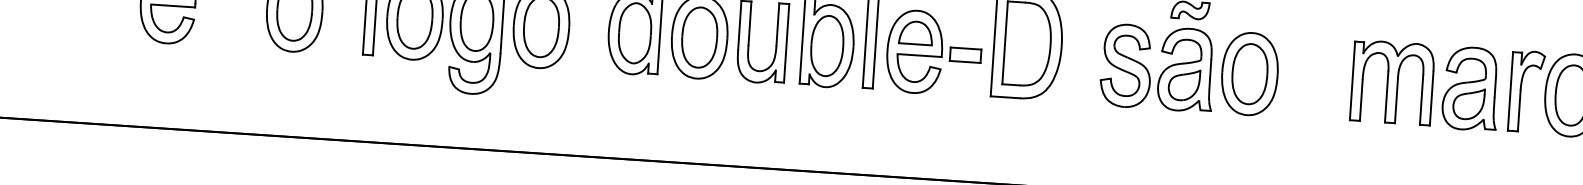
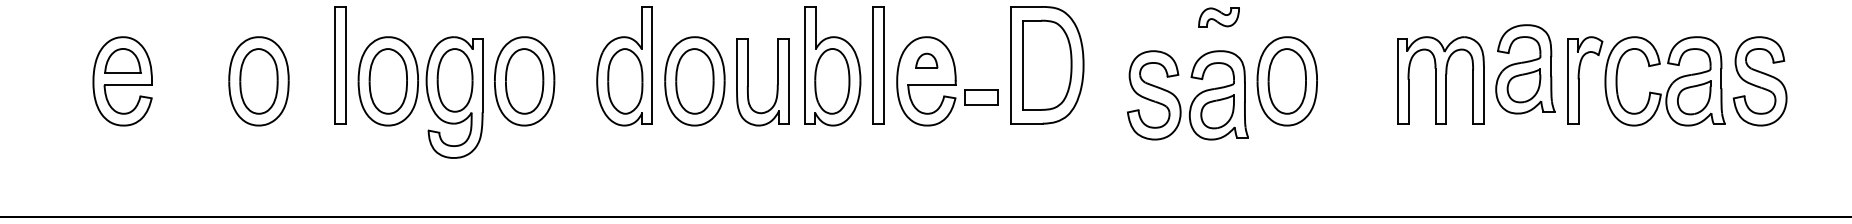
part: (916, 32) -> (926, 60), size x0.6
part: (965, 55) -> (981, 97), moved
part: (1162, 71) -> (1193, 98), moved
part: (1471, 88) -> (1525, 69), moved

